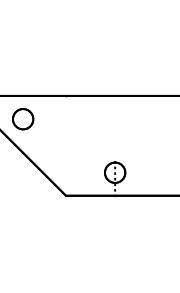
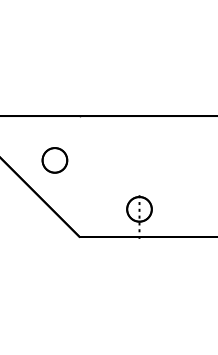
part: (22, 119) -> (54, 160), moved

